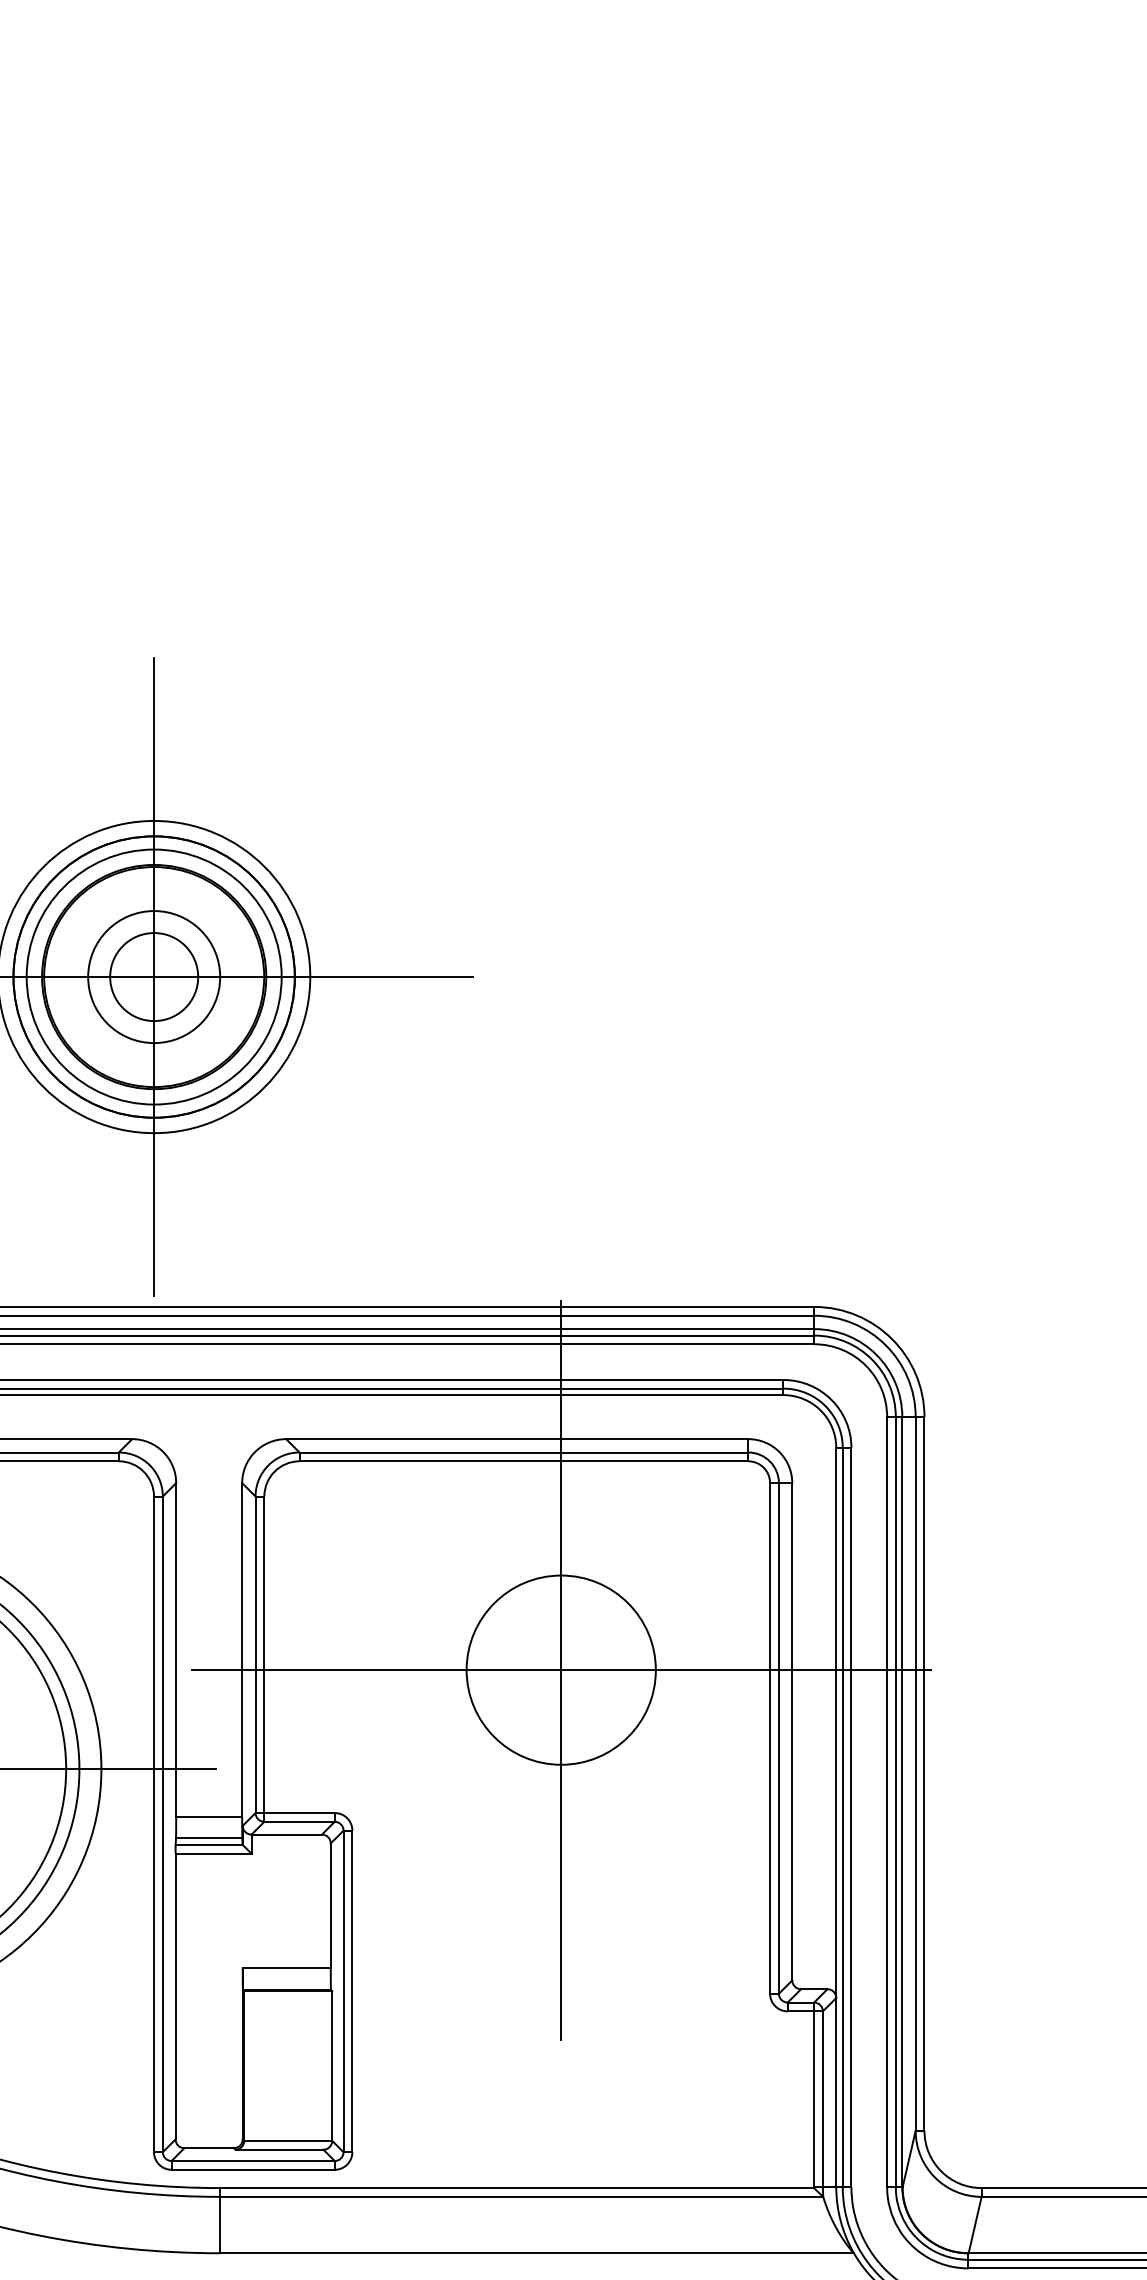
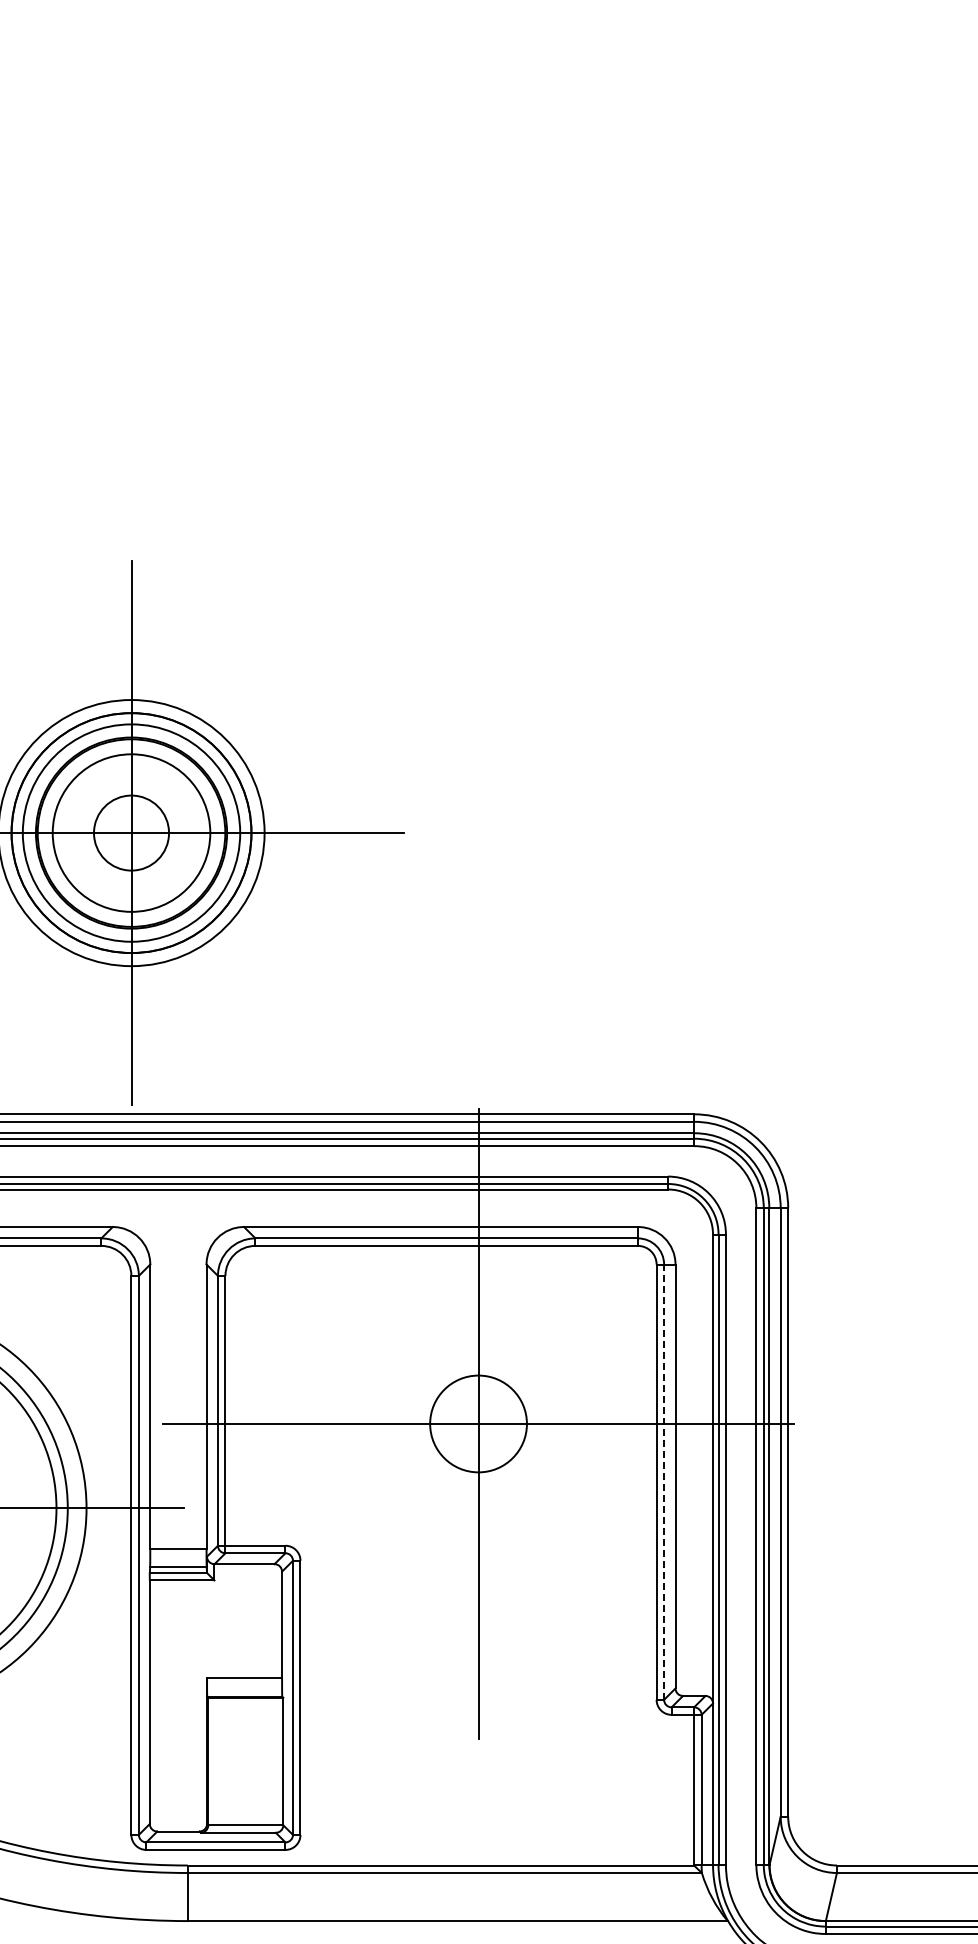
circle: (154, 976) -> (131, 832), size x1.4
circle: (561, 1669) -> (478, 1423), size x0.6
line: (779, 1738) -> (664, 1482), solid -> dashed

